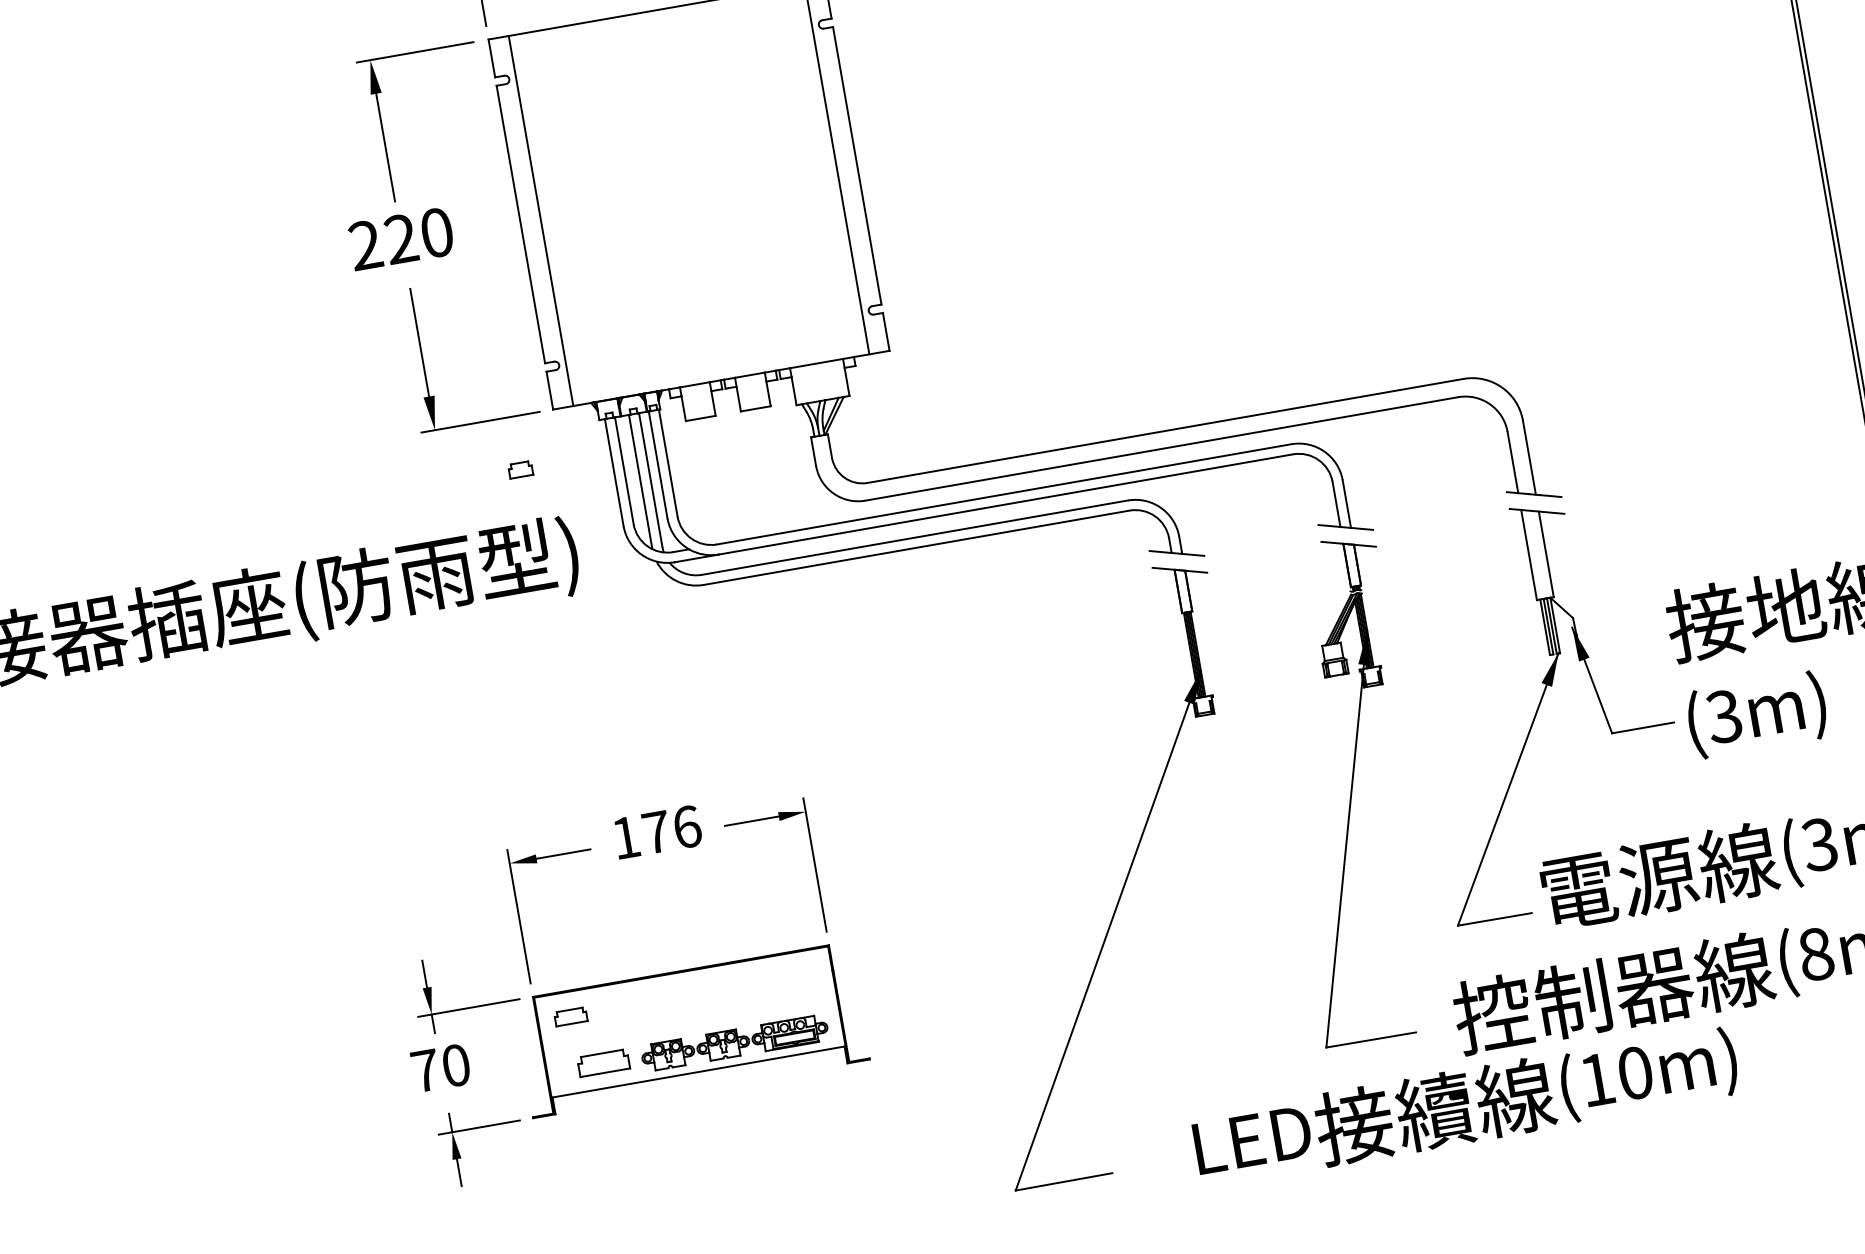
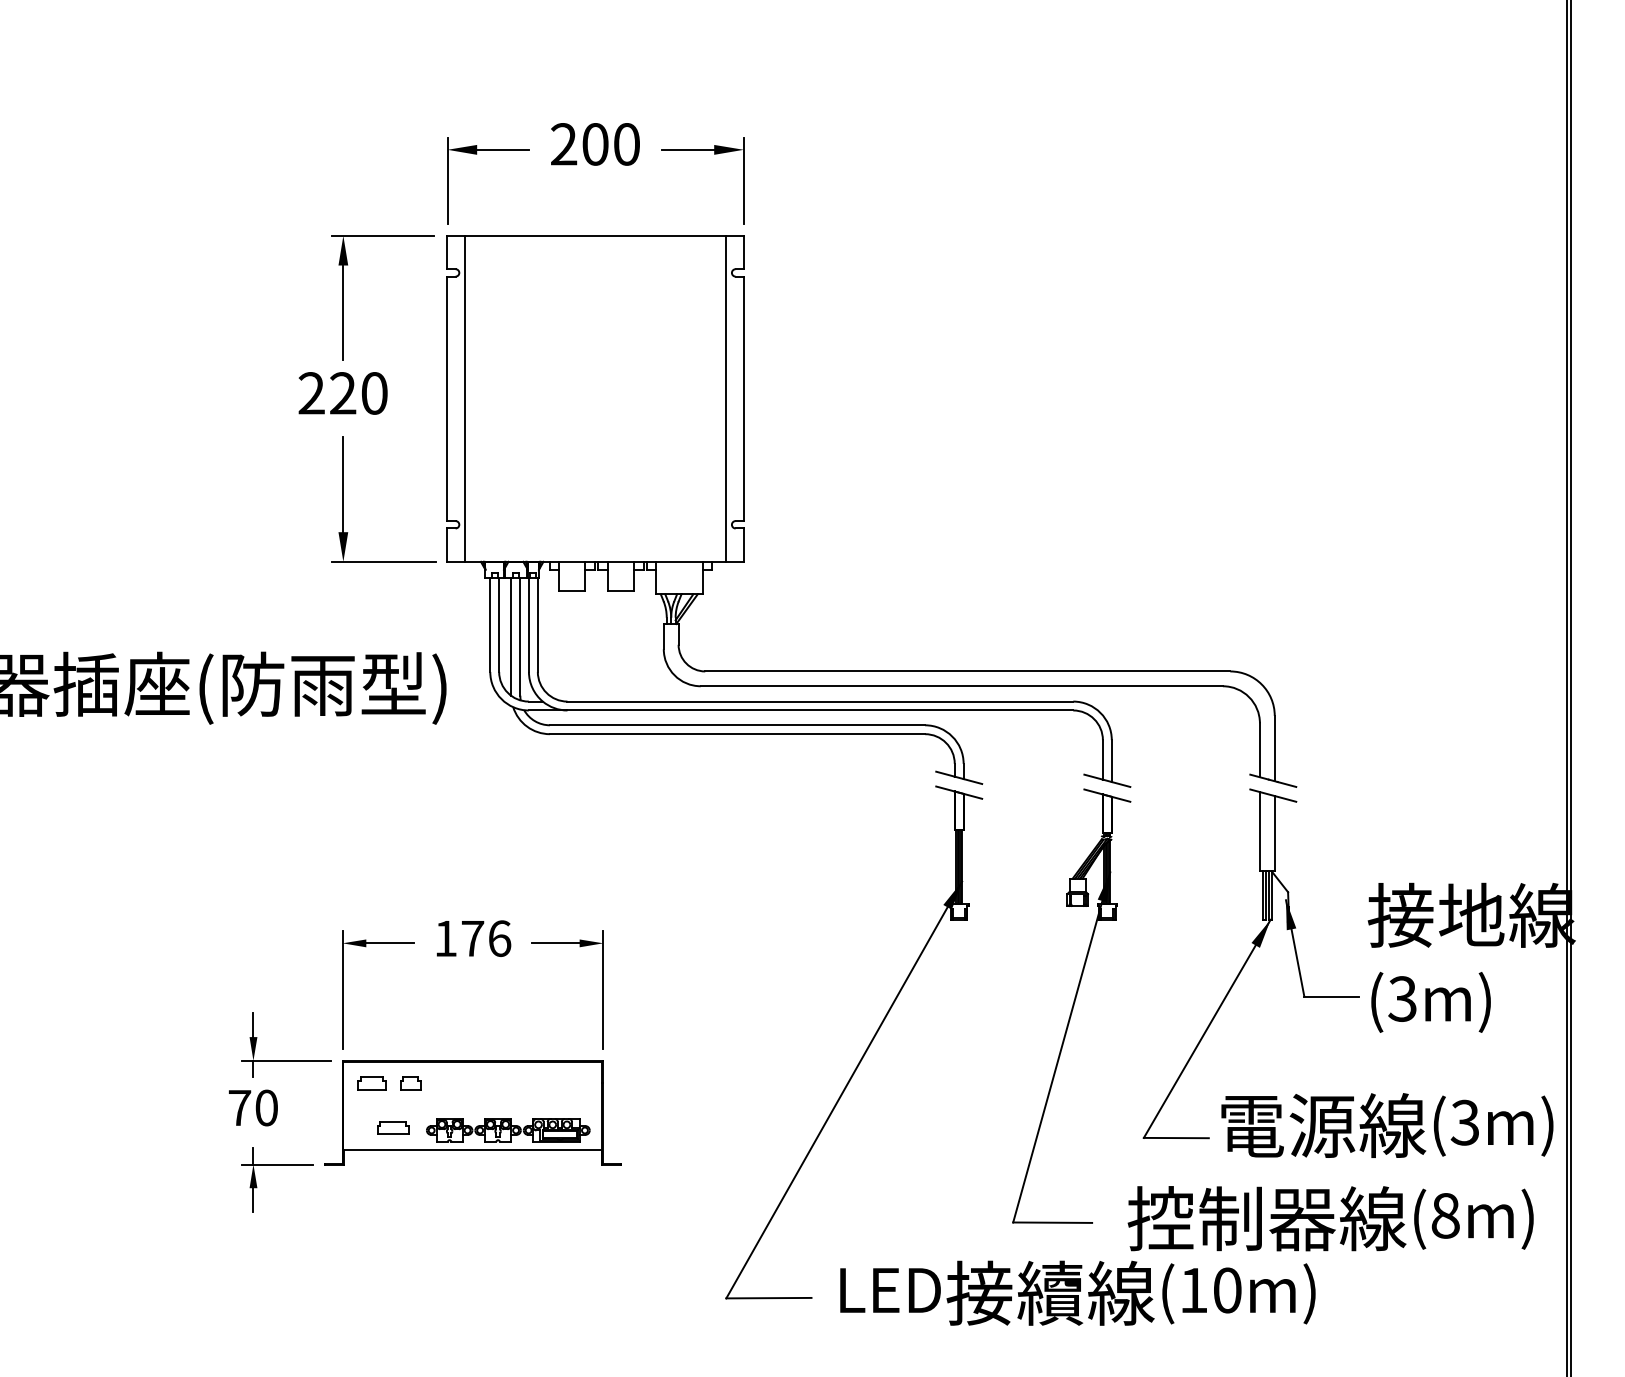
part: (520, 469) -> (410, 1083), moved
part: (603, 1062) -> (393, 1127), size x0.71
text: (1465, 1105) -> (1077, 1292), moved

